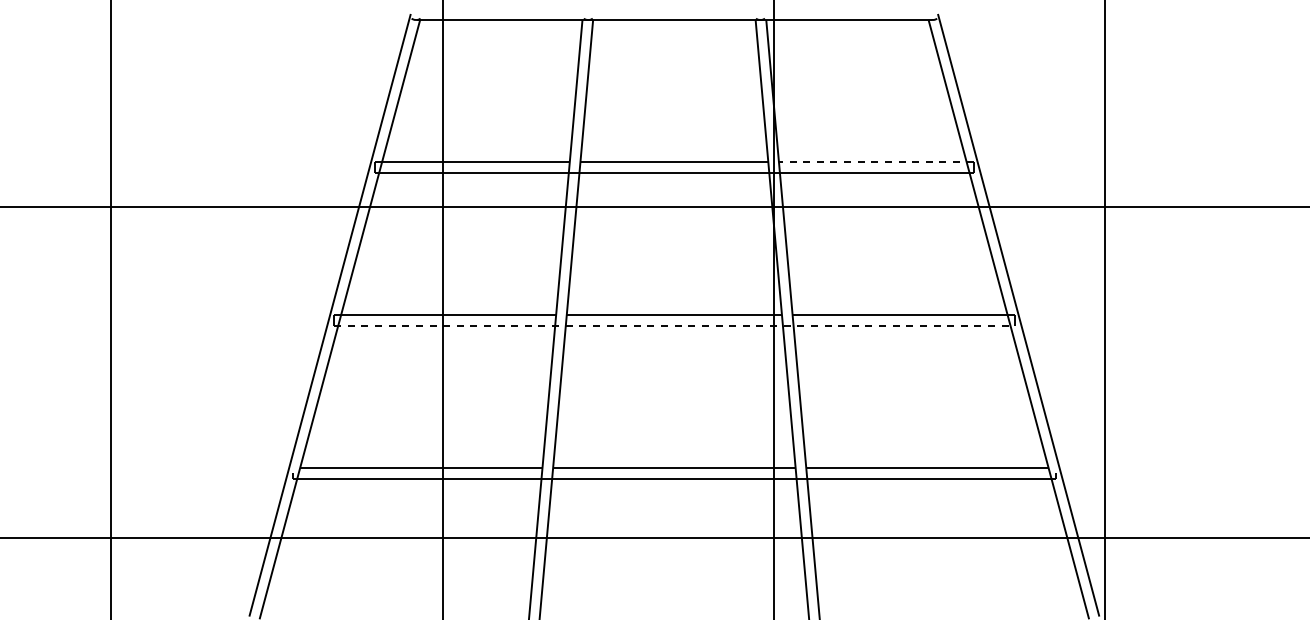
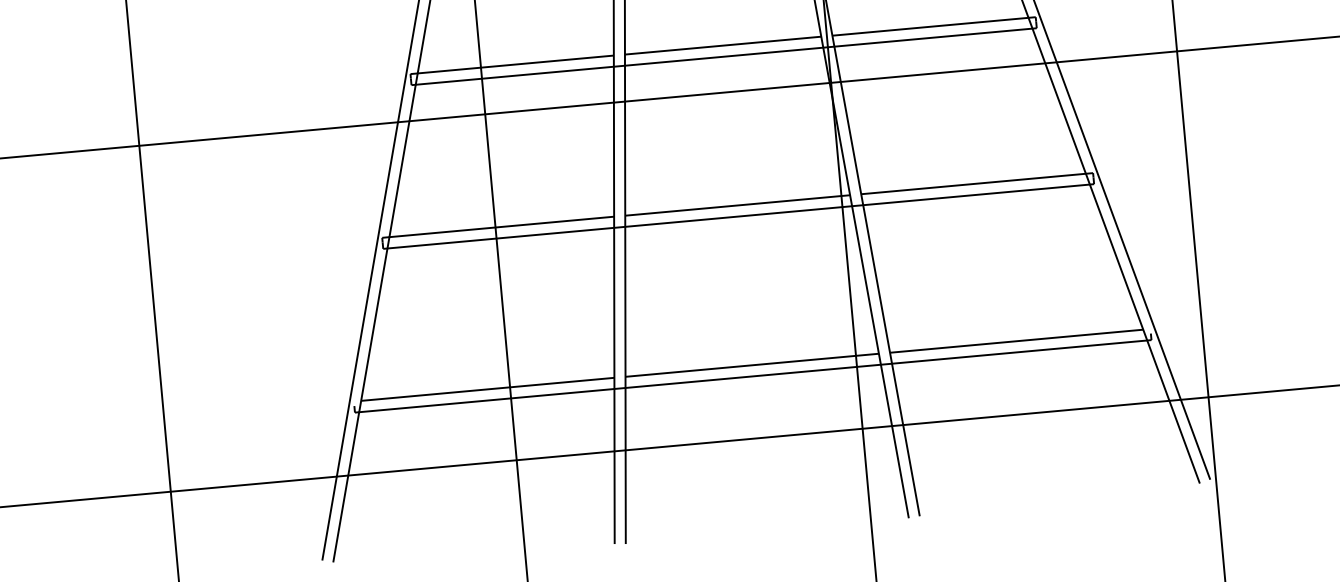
line: (875, 162) -> (933, 26), dashed -> solid
line: (674, 325) -> (738, 216), dashed -> solid

